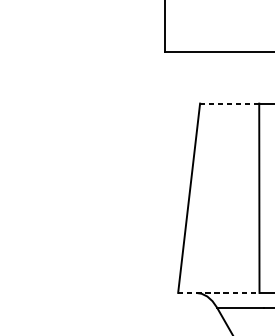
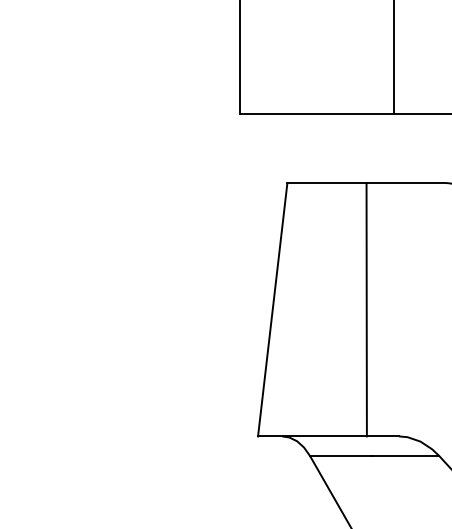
line: (229, 103) -> (326, 183), dashed -> solid
line: (218, 292) -> (312, 436), dashed -> solid

